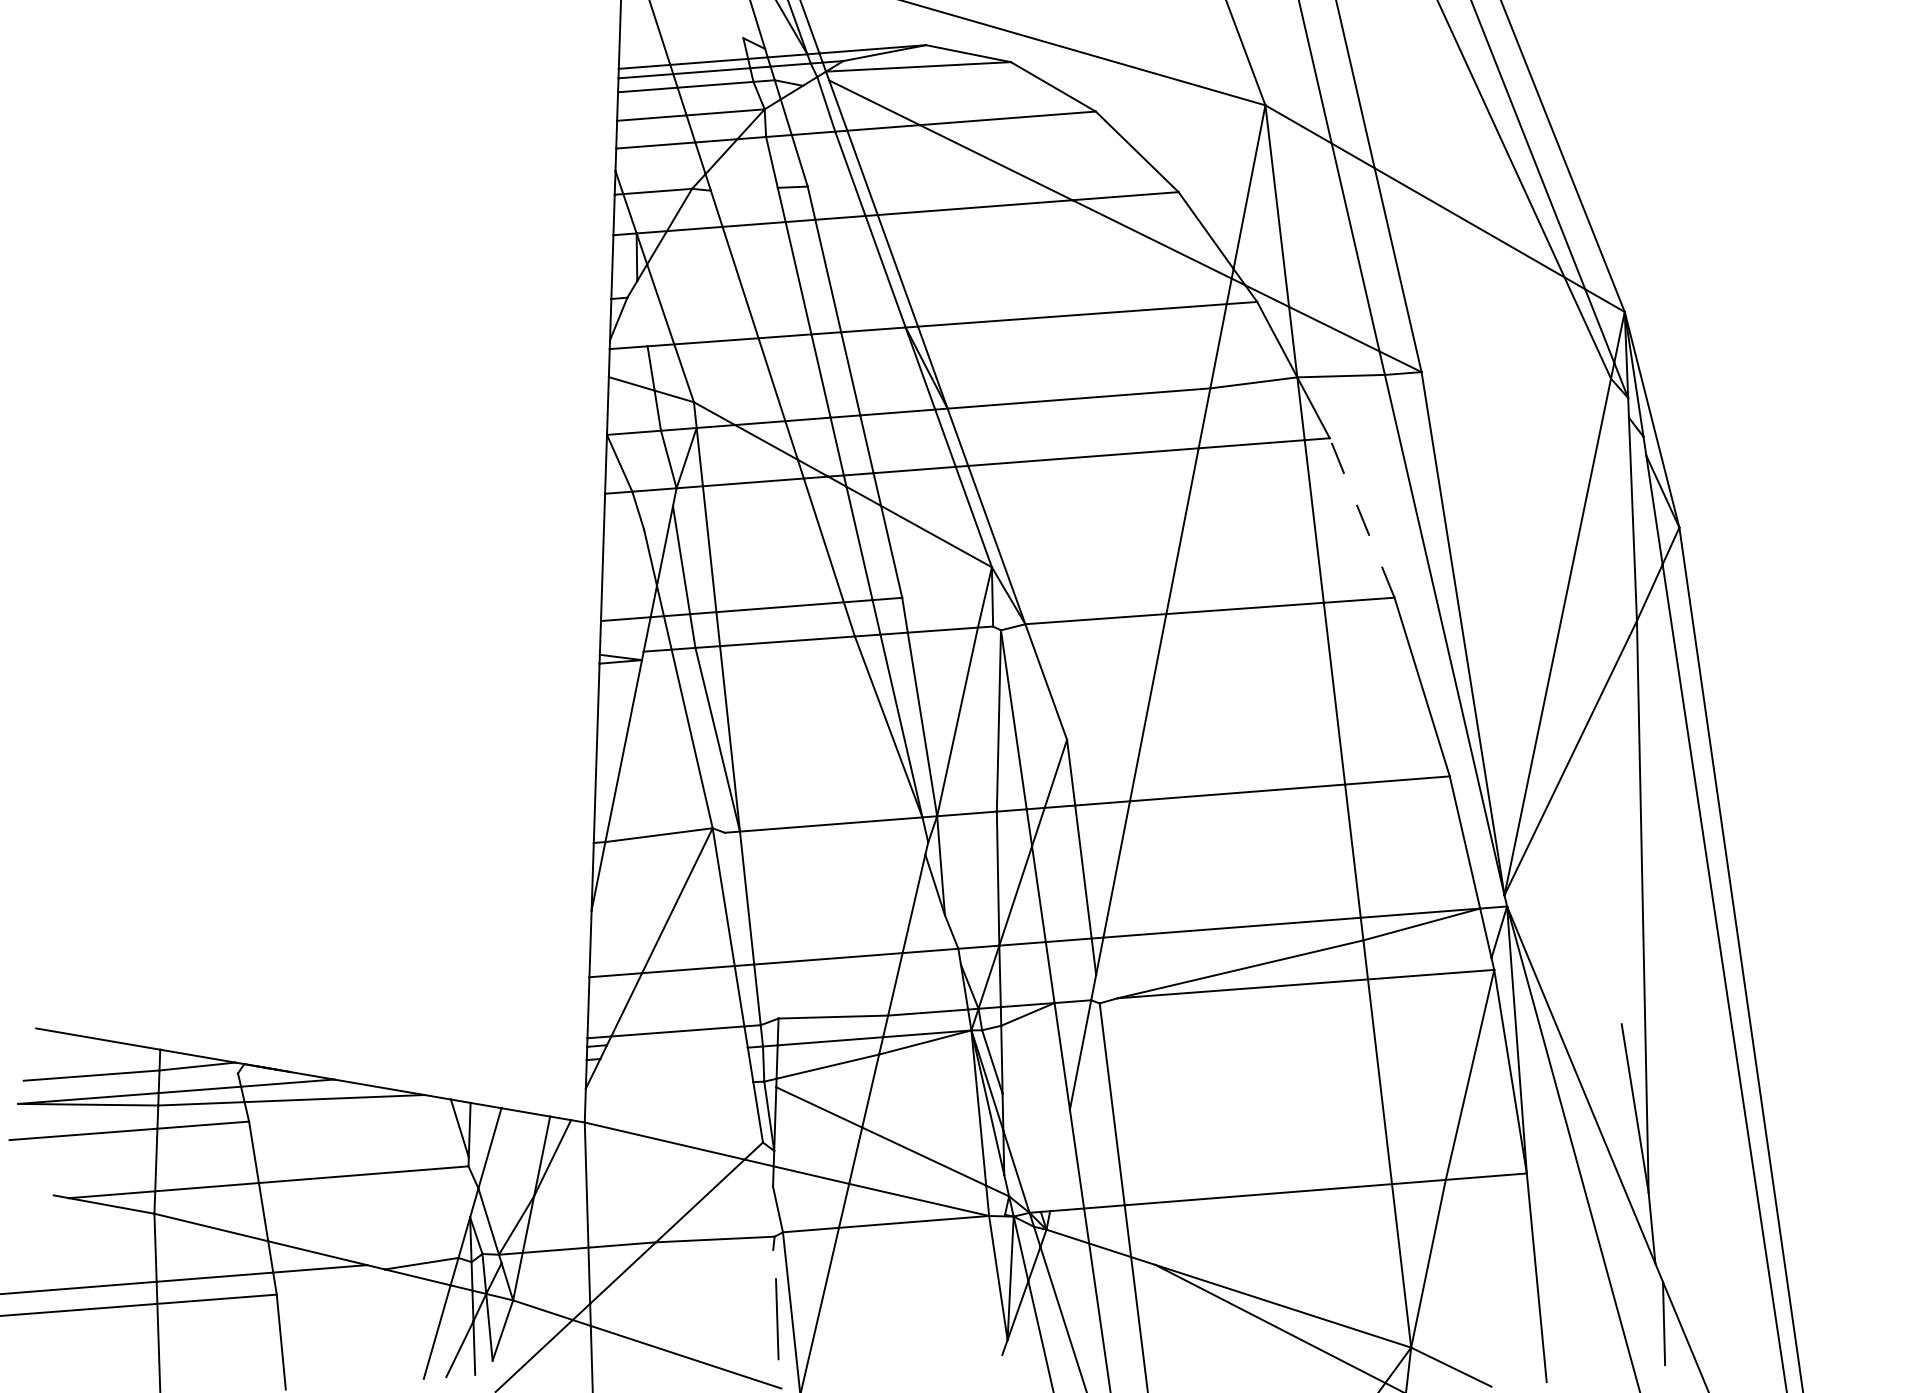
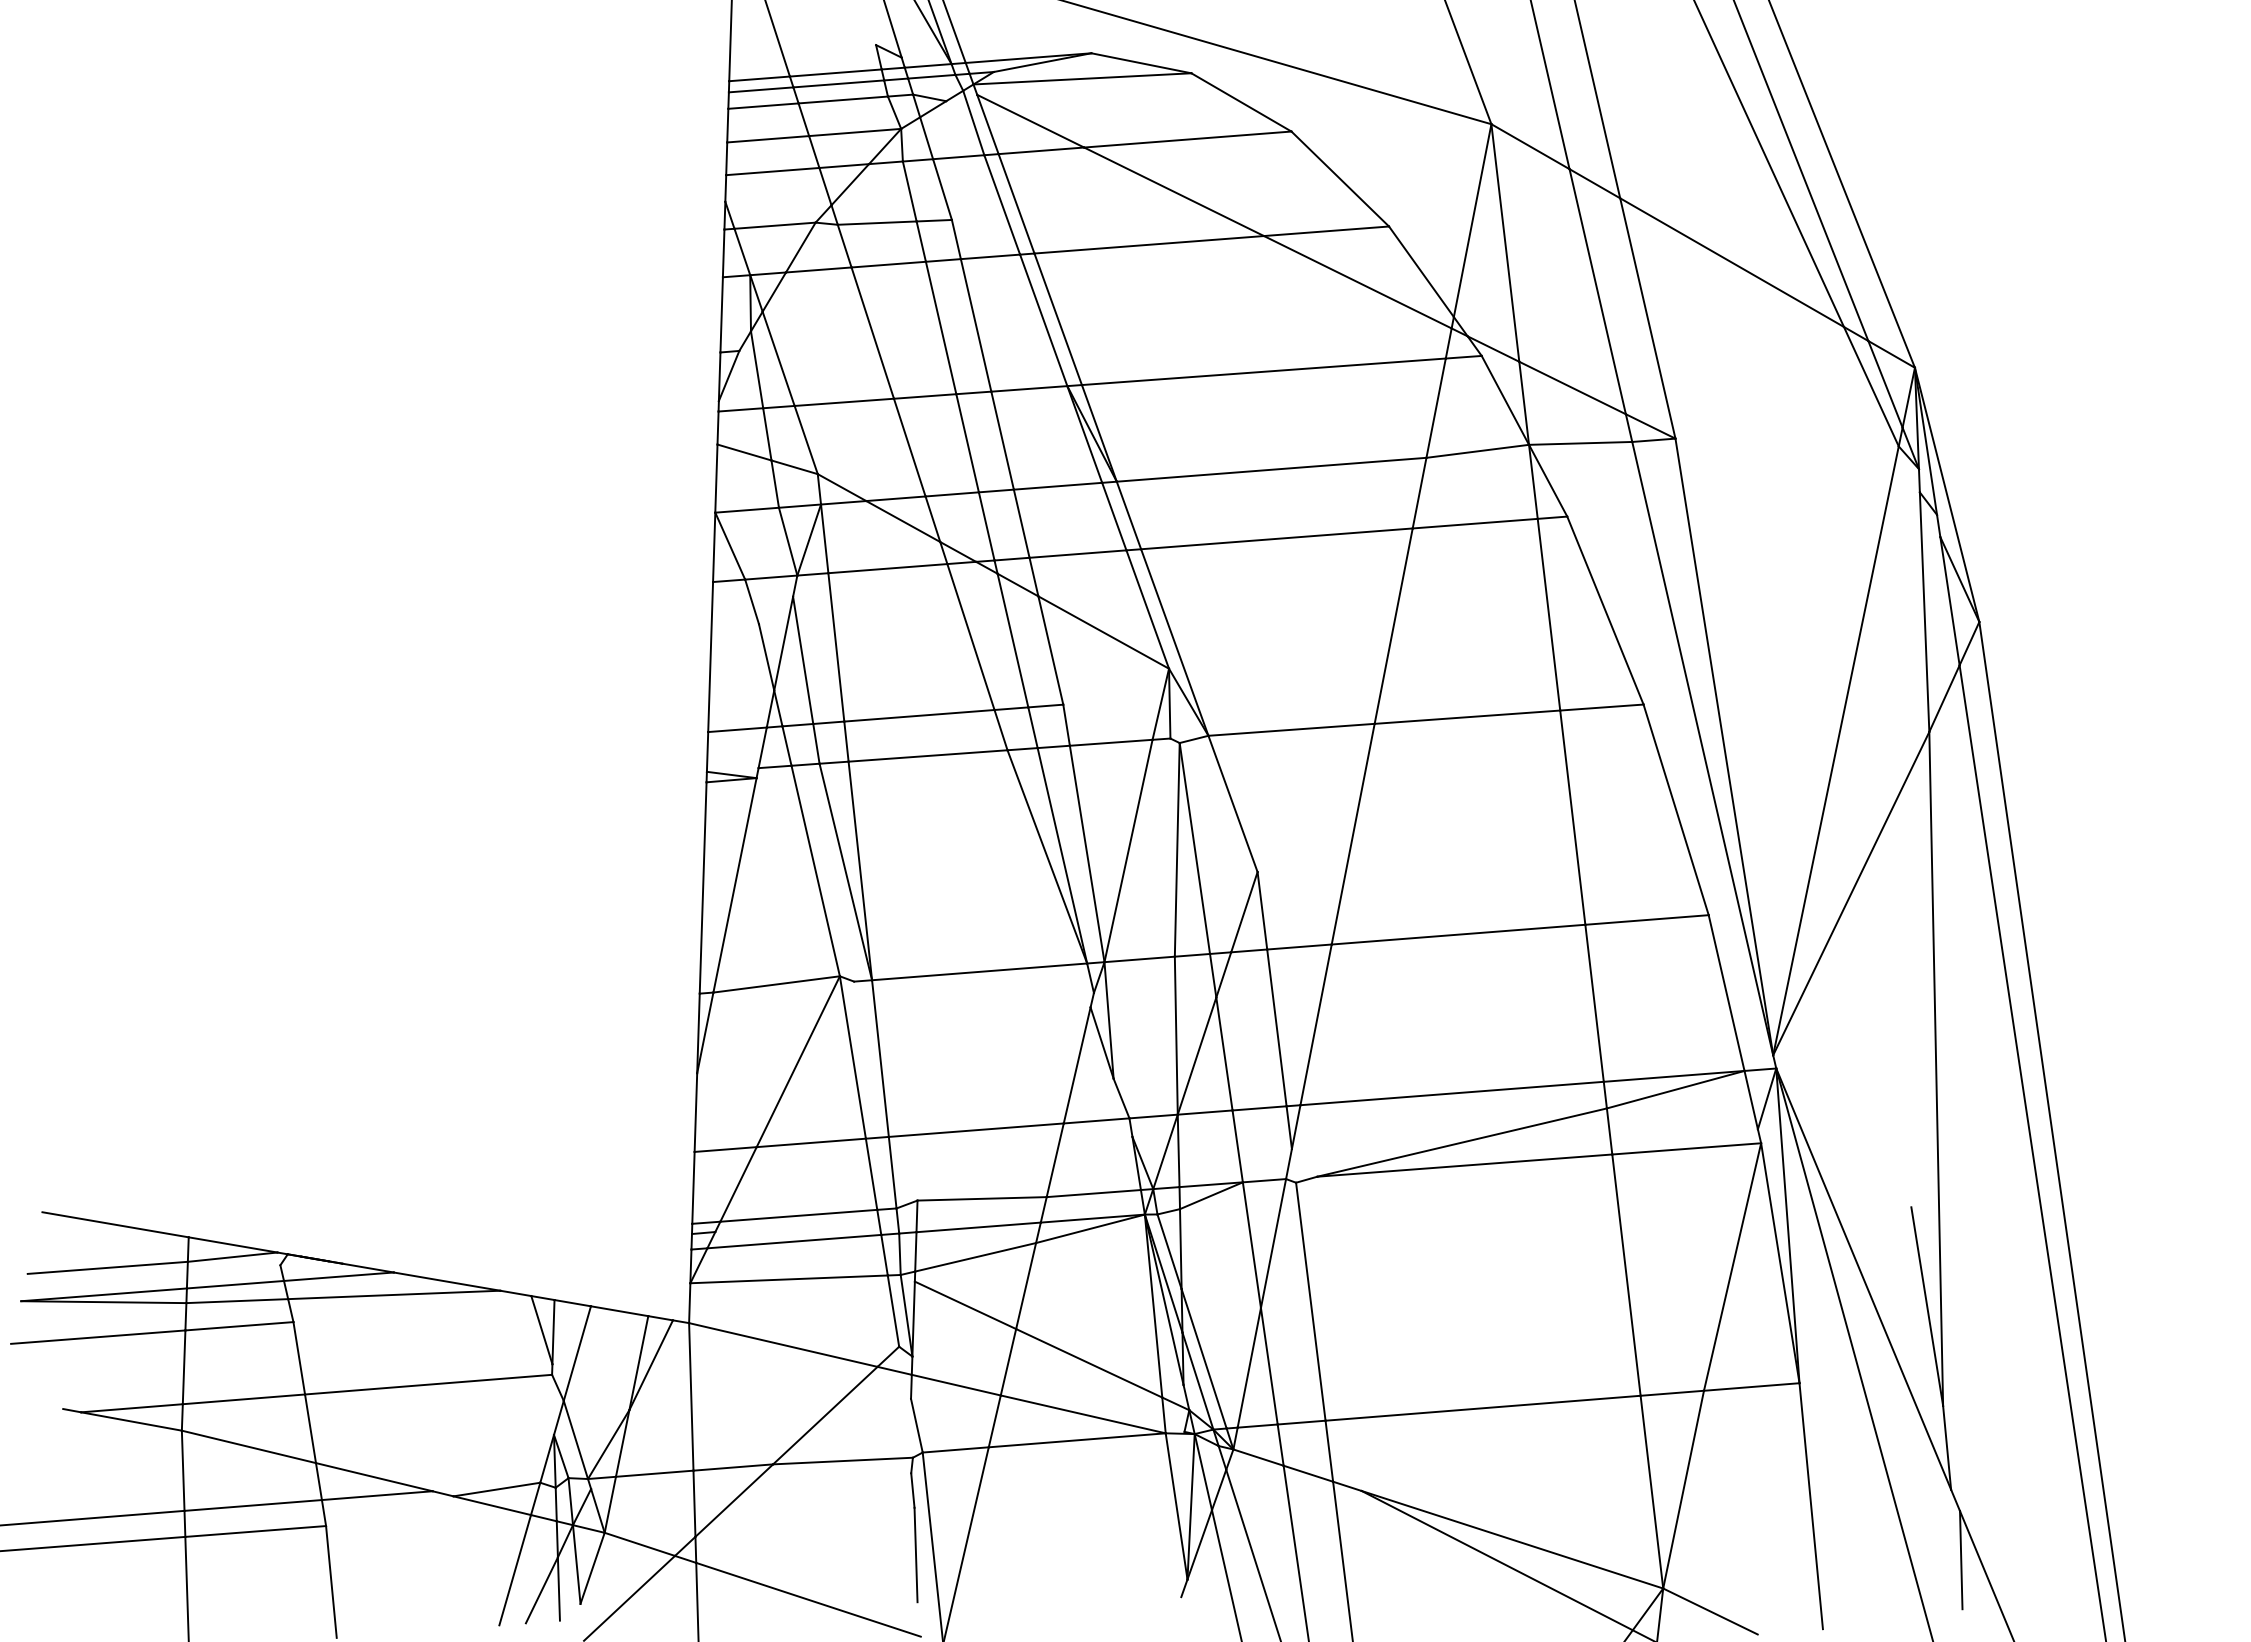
line: (743, 188) -> (876, 222), added
line: (642, 313) -> (757, 369), added
line: (1361, 517) -> (1604, 610), dashed -> solid
line: (673, 1053) -> (793, 1241), added
line: (669, 1085) -> (788, 1279), added
line: (1021, 1152) -> (1203, 1358), added
line: (1059, 1160) -> (1248, 1367), added
line: (774, 1264) -> (912, 1490), added

